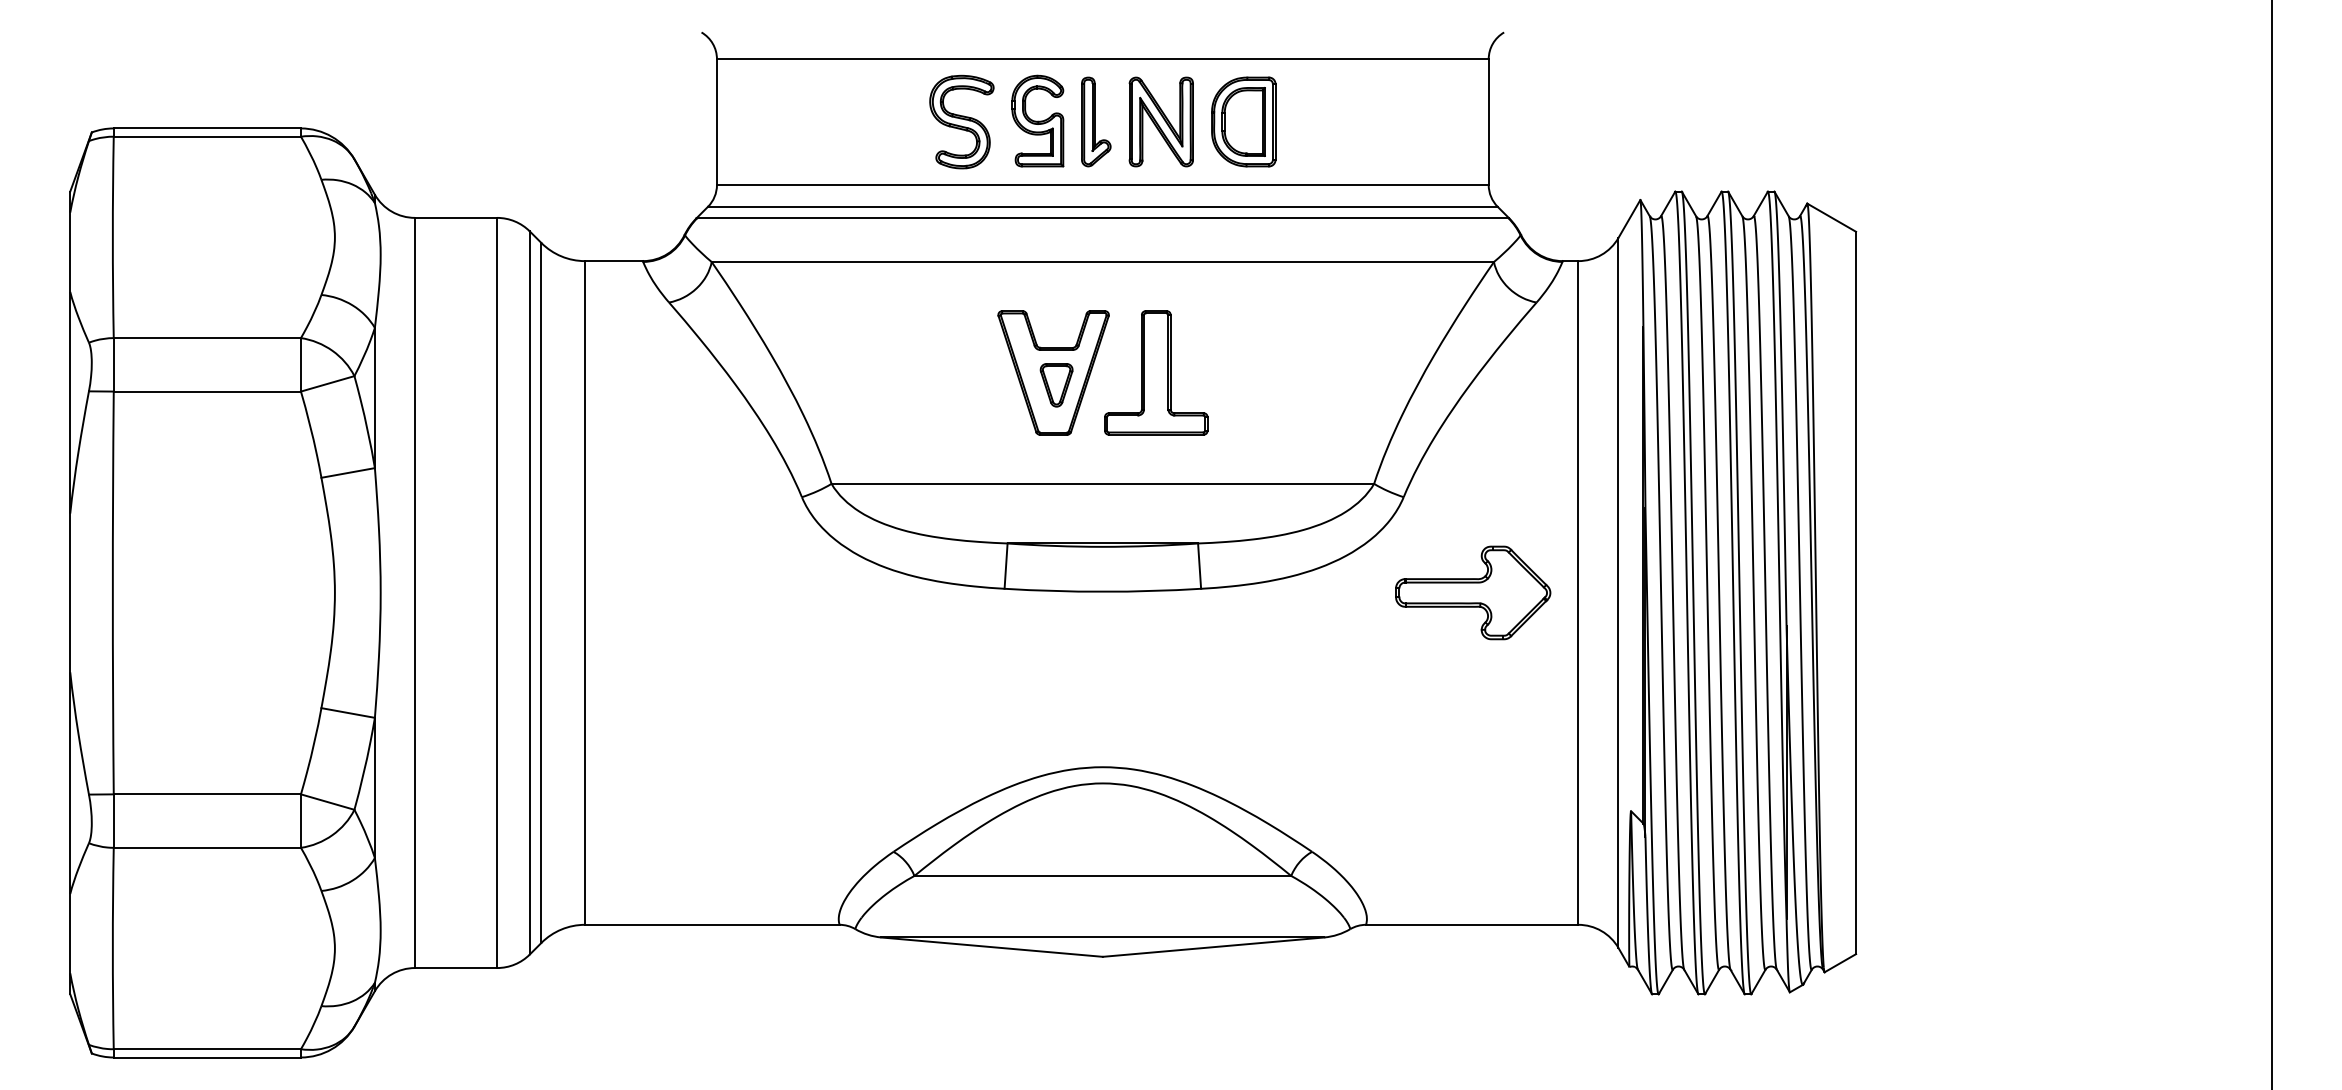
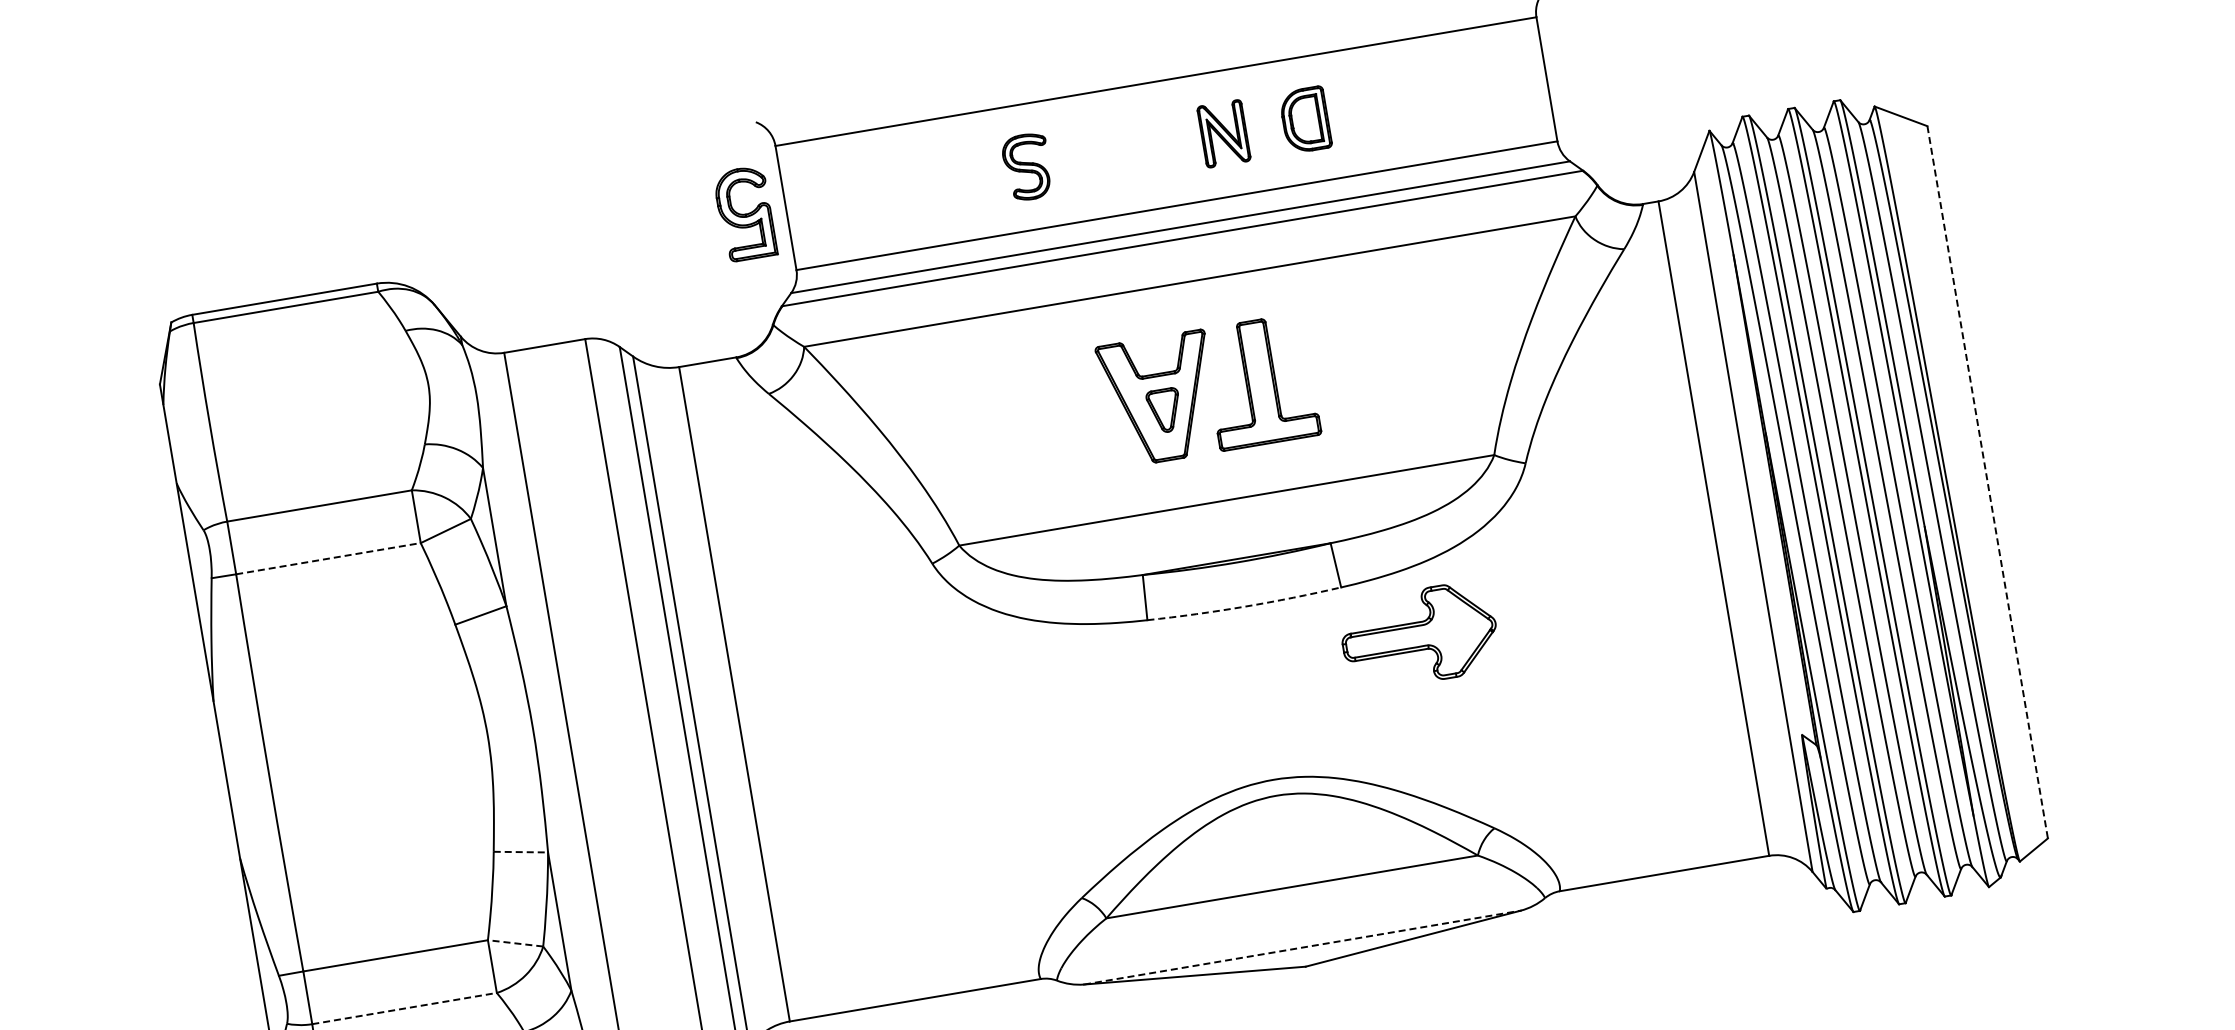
part: (1037, 120) -> (744, 213), moved
part: (961, 121) -> (1026, 166), size x0.7
part: (1096, 121) -> (1160, 144), removed
part: (1160, 121) -> (1223, 133), size x0.7
part: (1243, 121) -> (1305, 119), size x0.7
line: (207, 391) -> (328, 558), solid -> dashed
arc: (1102, 591) -> (1244, 606), solid -> dashed
part: (1473, 592) -> (1419, 635), moved
line: (1856, 593) -> (1988, 482), solid -> dashed
line: (348, 713) -> (521, 852), solid -> dashed
line: (327, 802) -> (515, 943), solid -> dashed
line: (207, 847) -> (404, 1008), solid -> dashed
line: (1103, 937) -> (1303, 947), solid -> dashed

